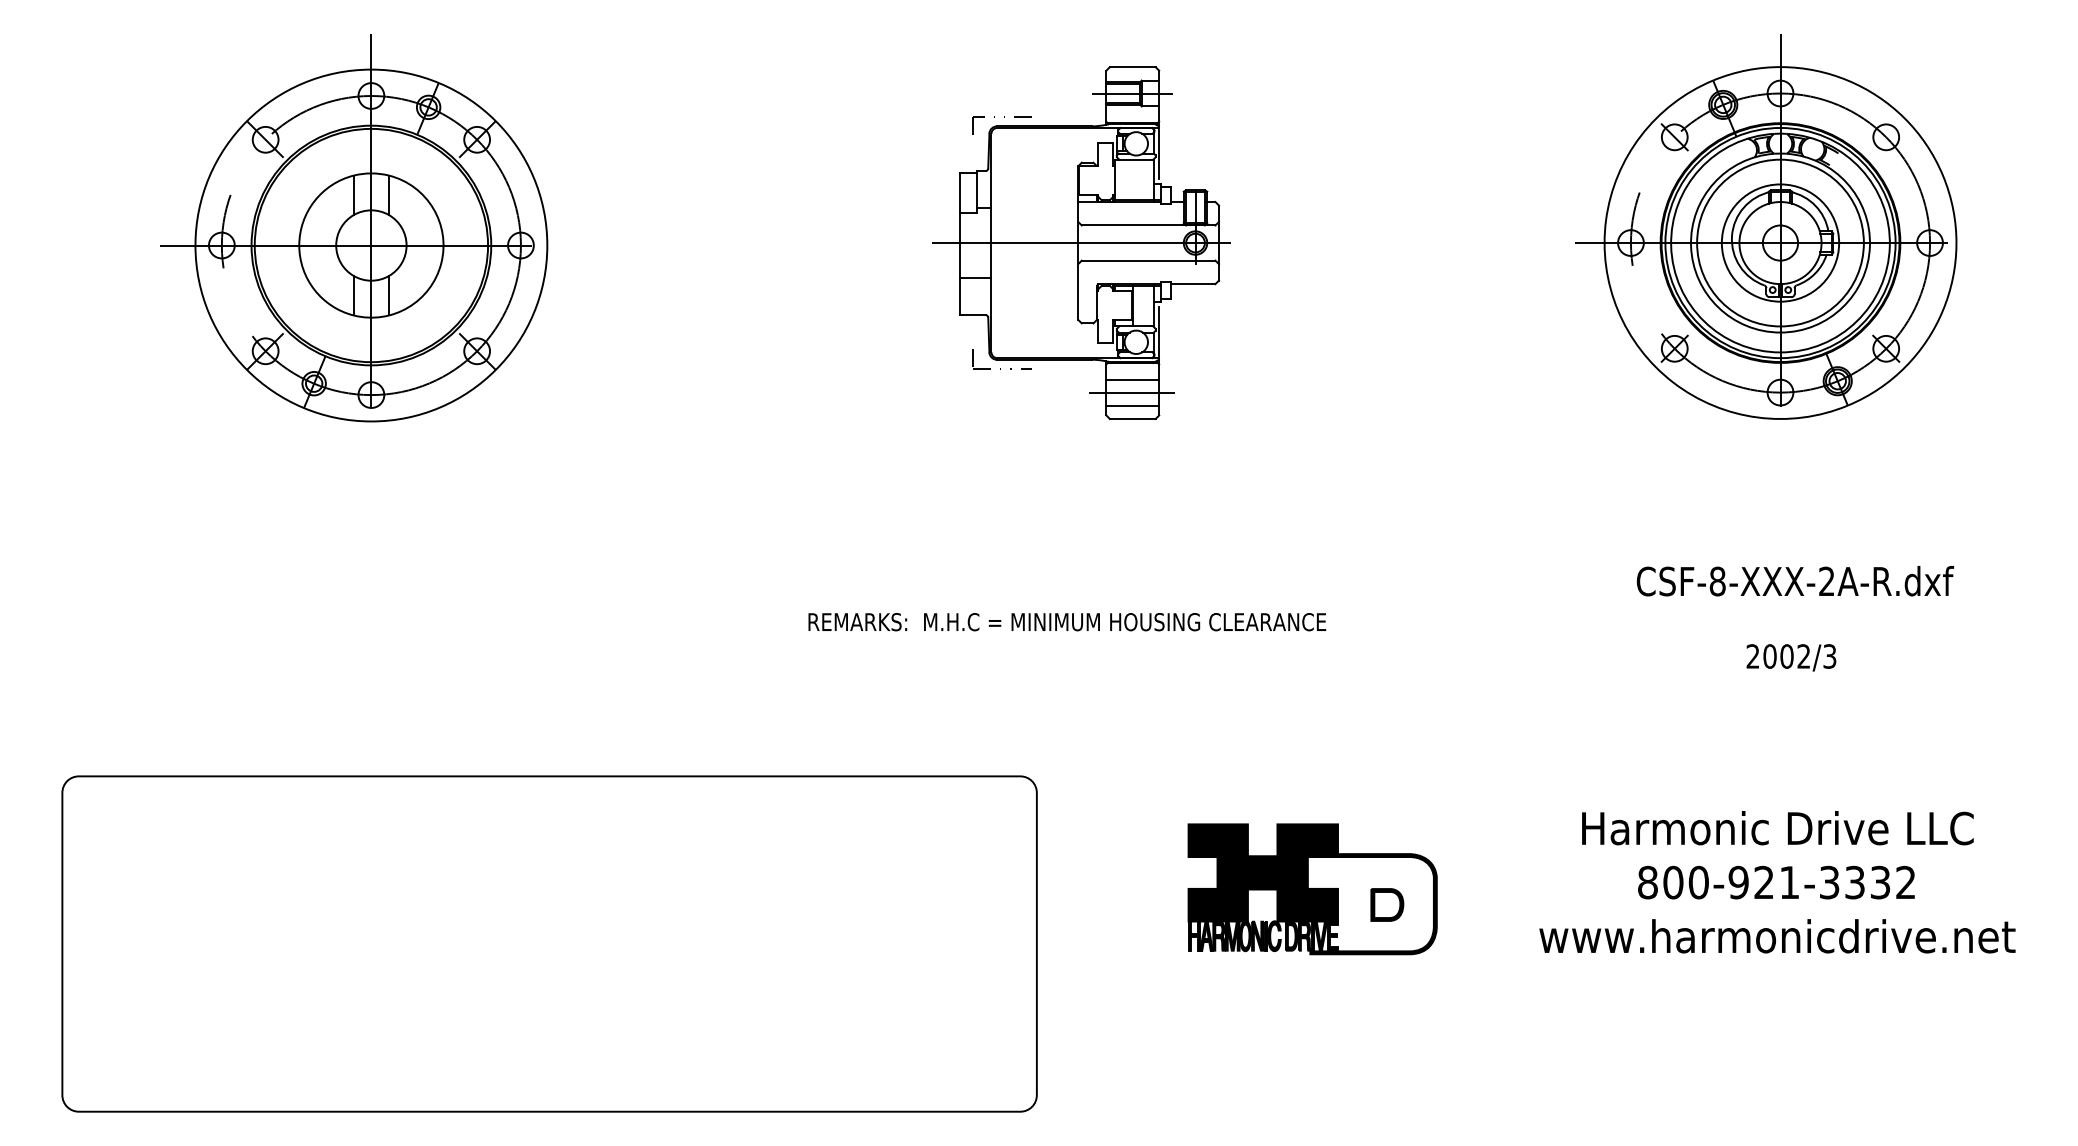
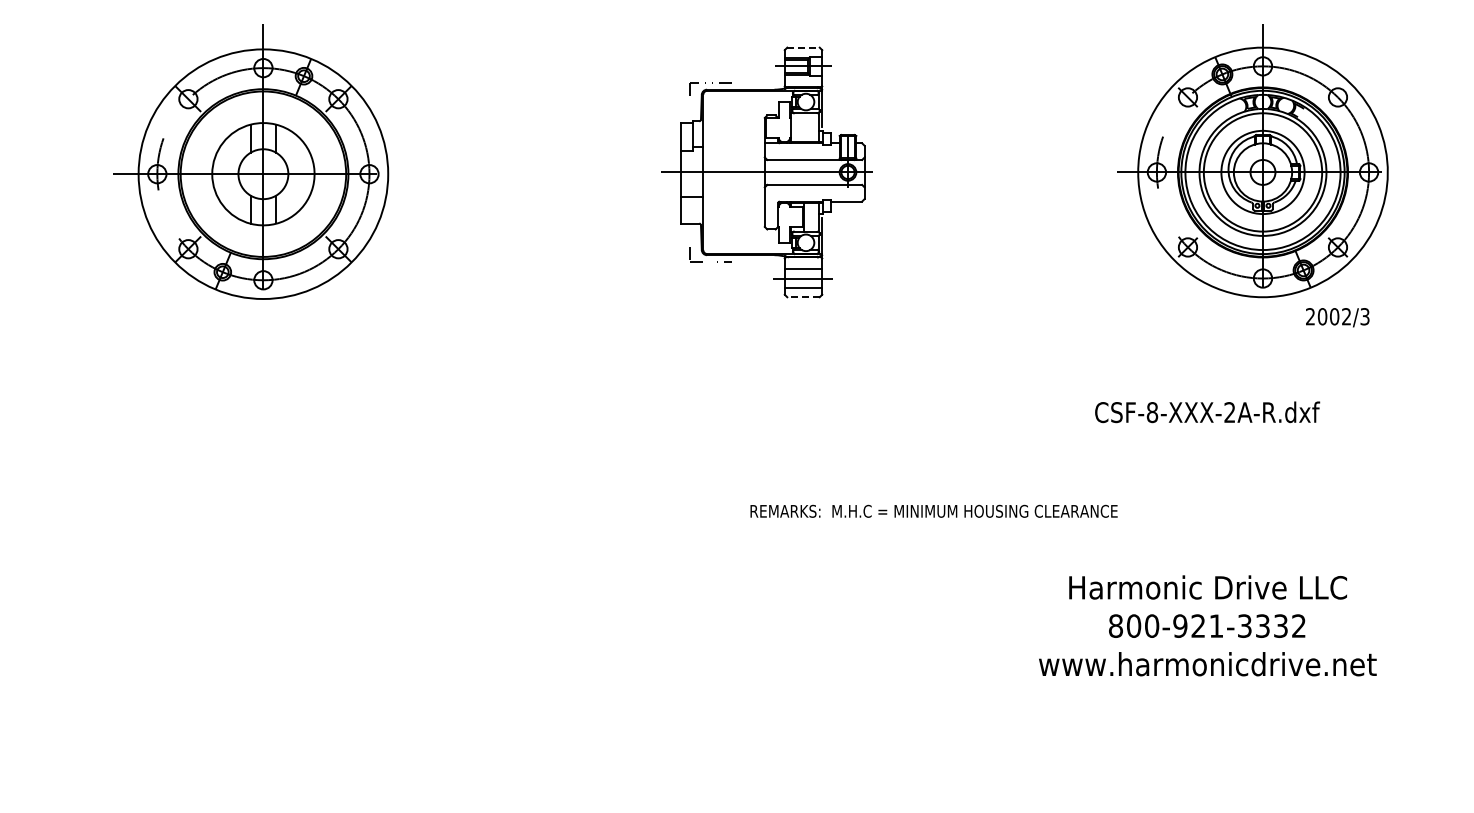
line: (1134, 66) -> (804, 47), solid -> dashed
line: (1132, 419) -> (803, 297), solid -> dashed
text: (1795, 581) -> (1207, 412), moved
text: (1066, 620) -> (933, 510), moved
text: (1791, 657) -> (1337, 317), moved
text: (1776, 881) -> (1207, 625), moved
part: (1313, 888) -> (931, 630), removed
part: (549, 943) -> (389, 669), removed

